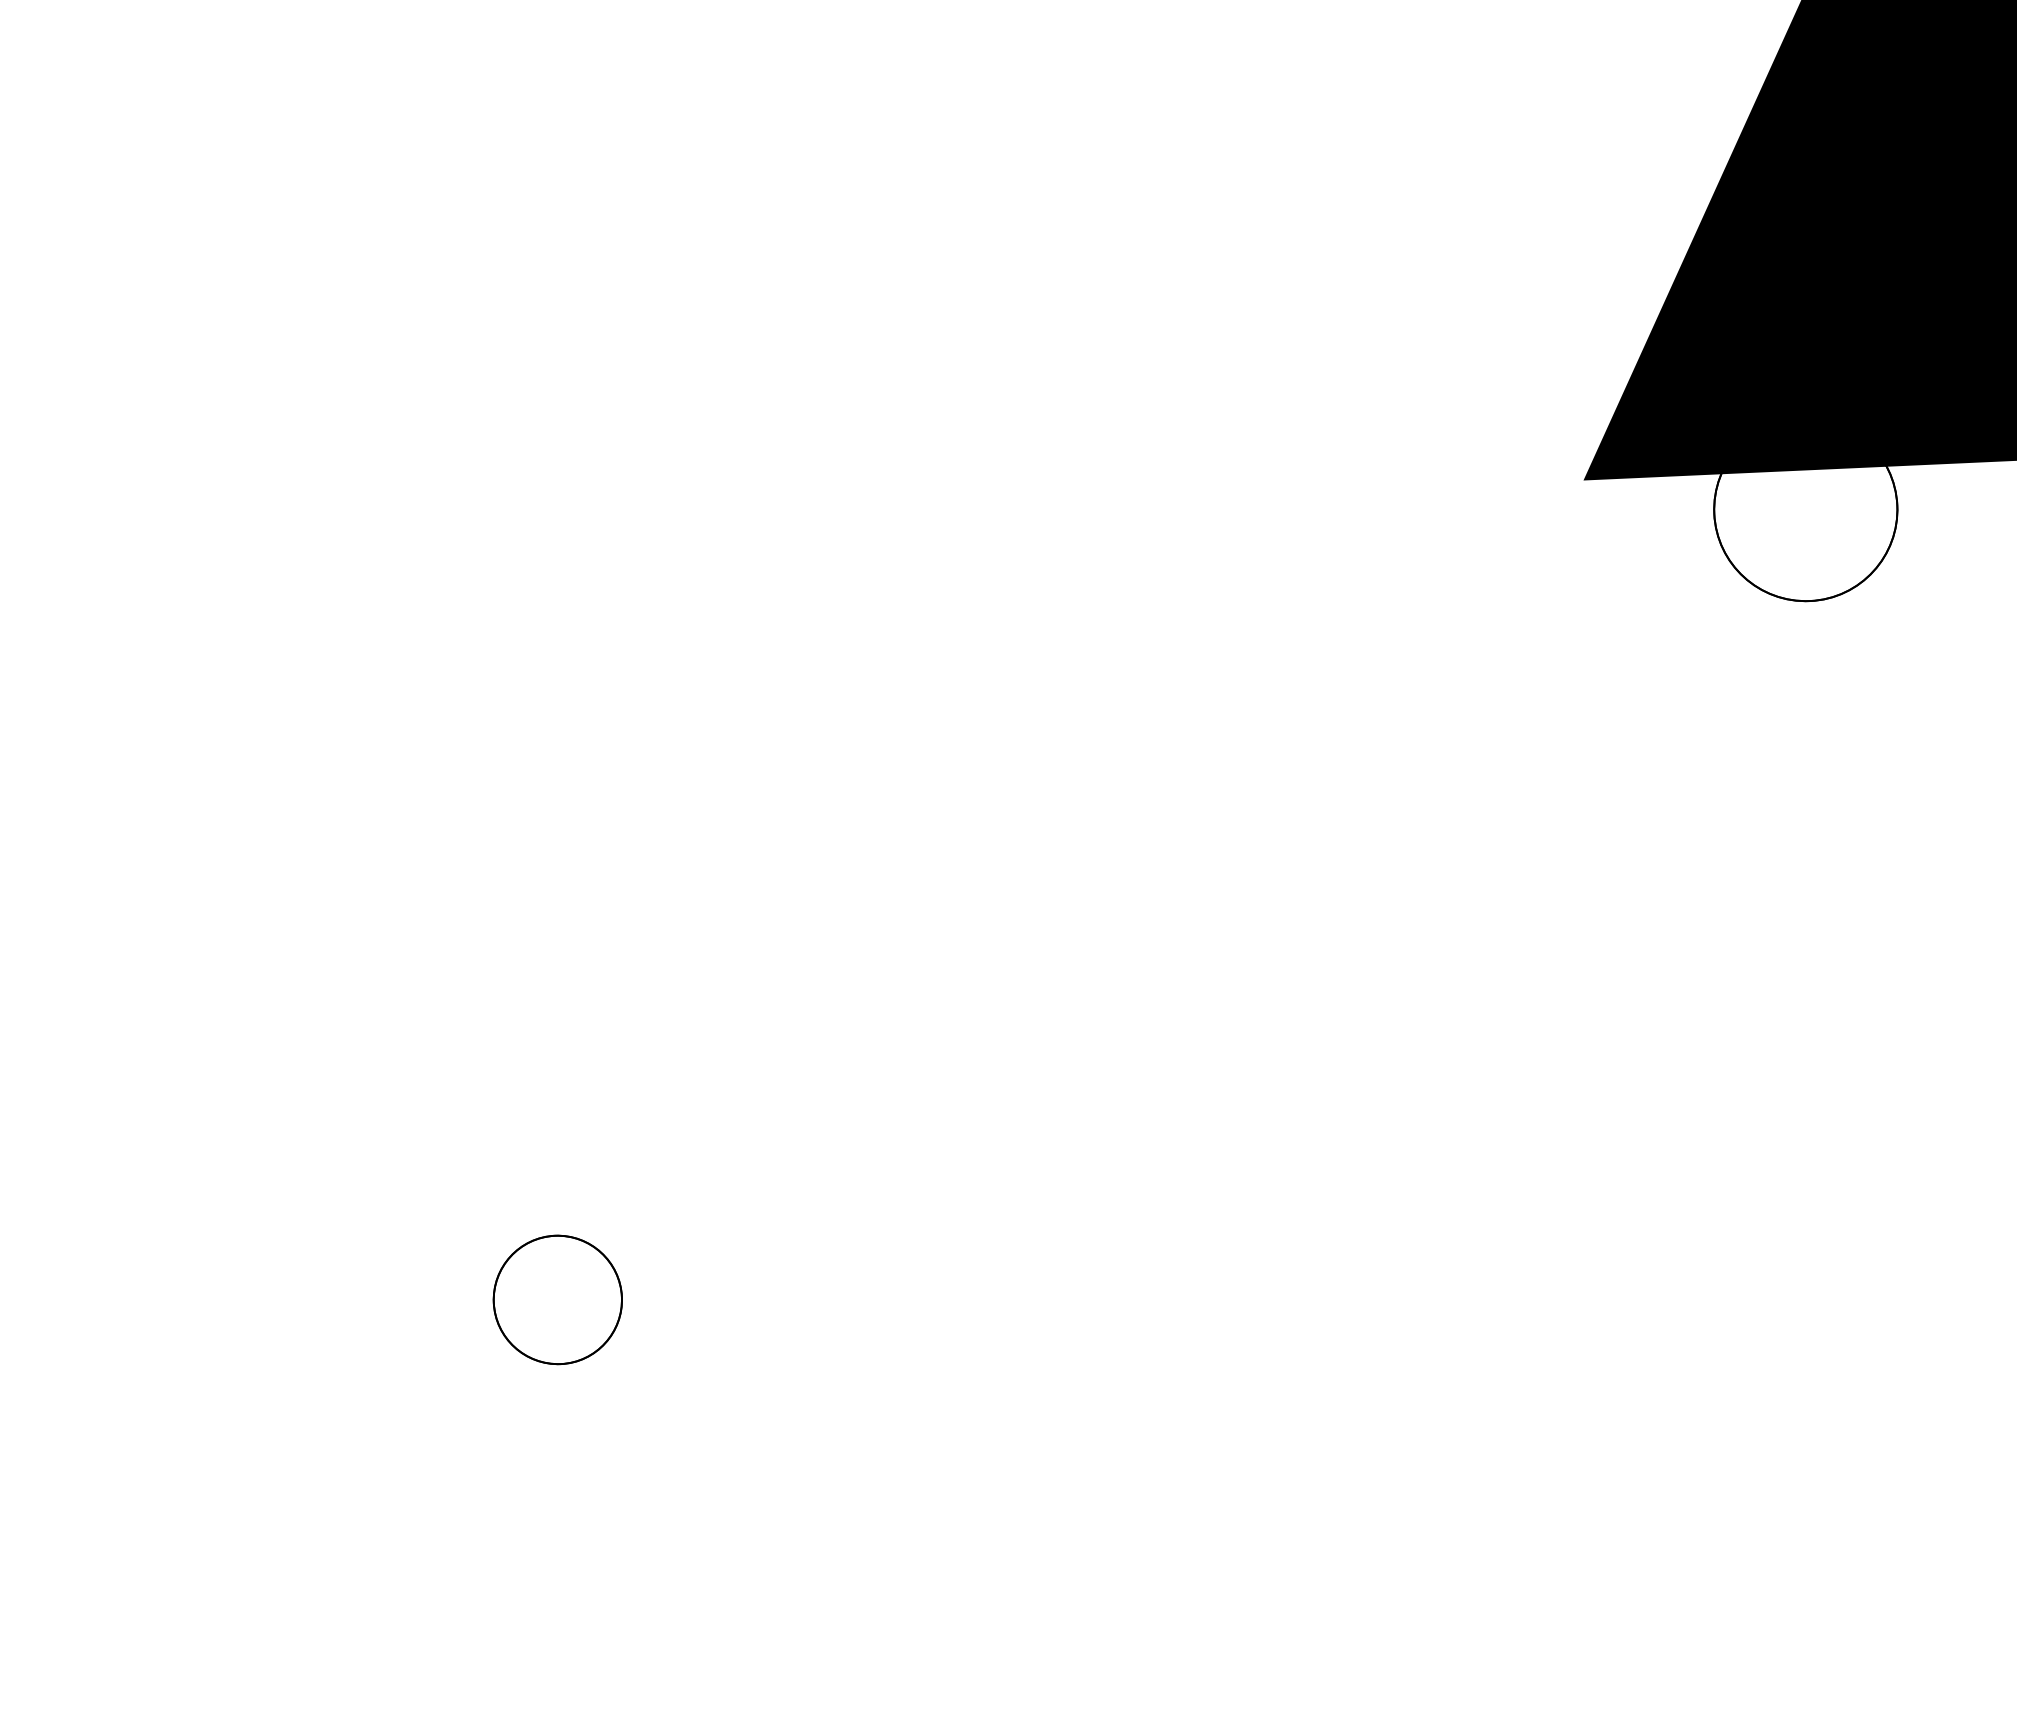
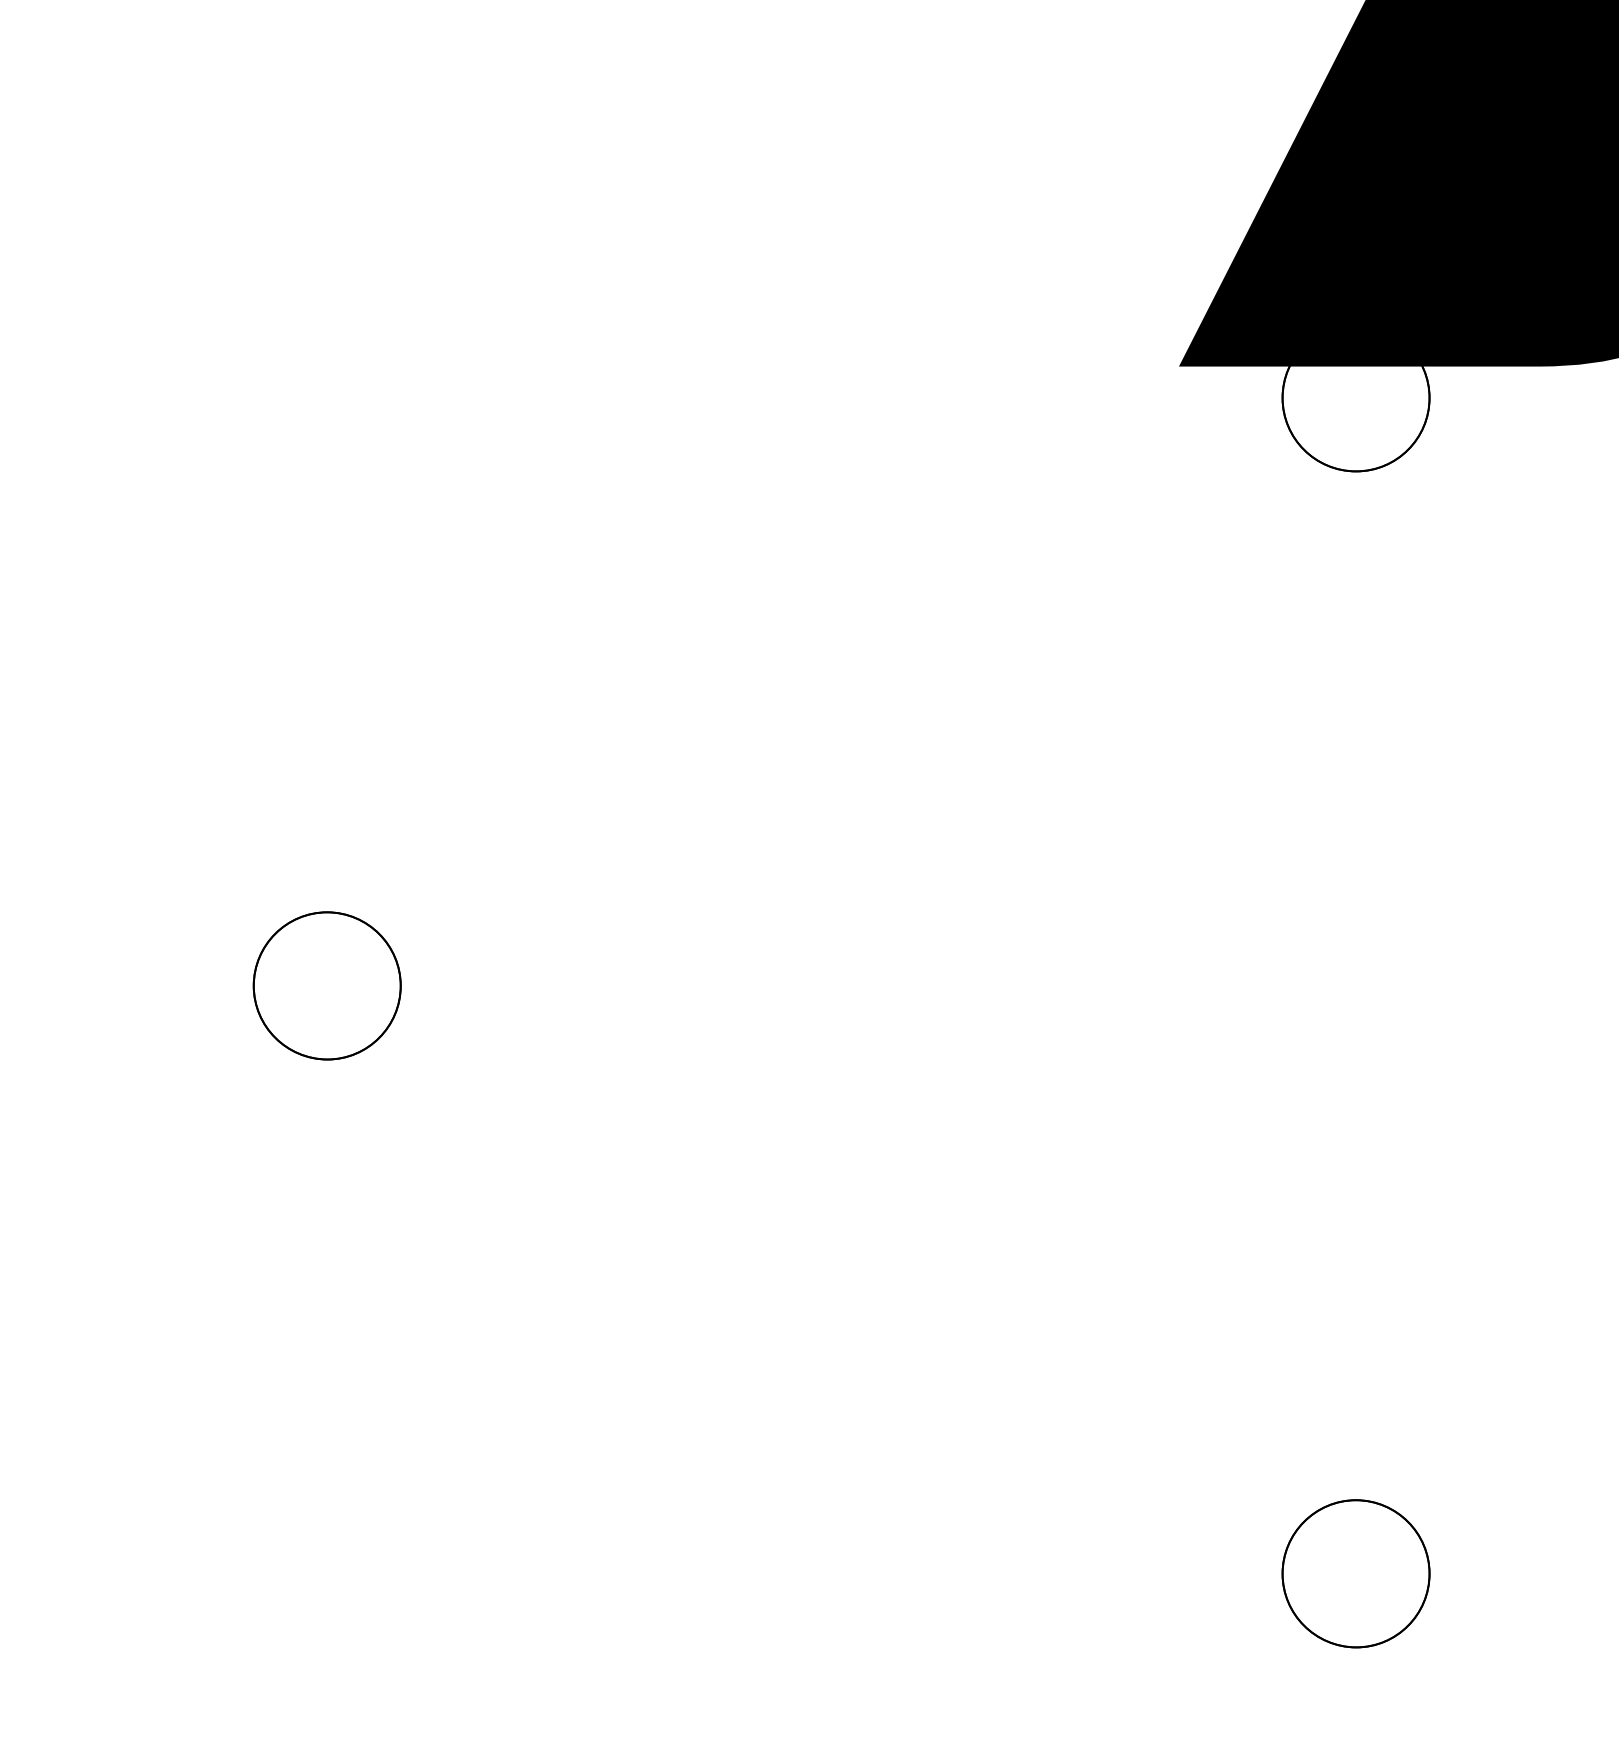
part: (556, 1299) -> (326, 985), size x1.43

